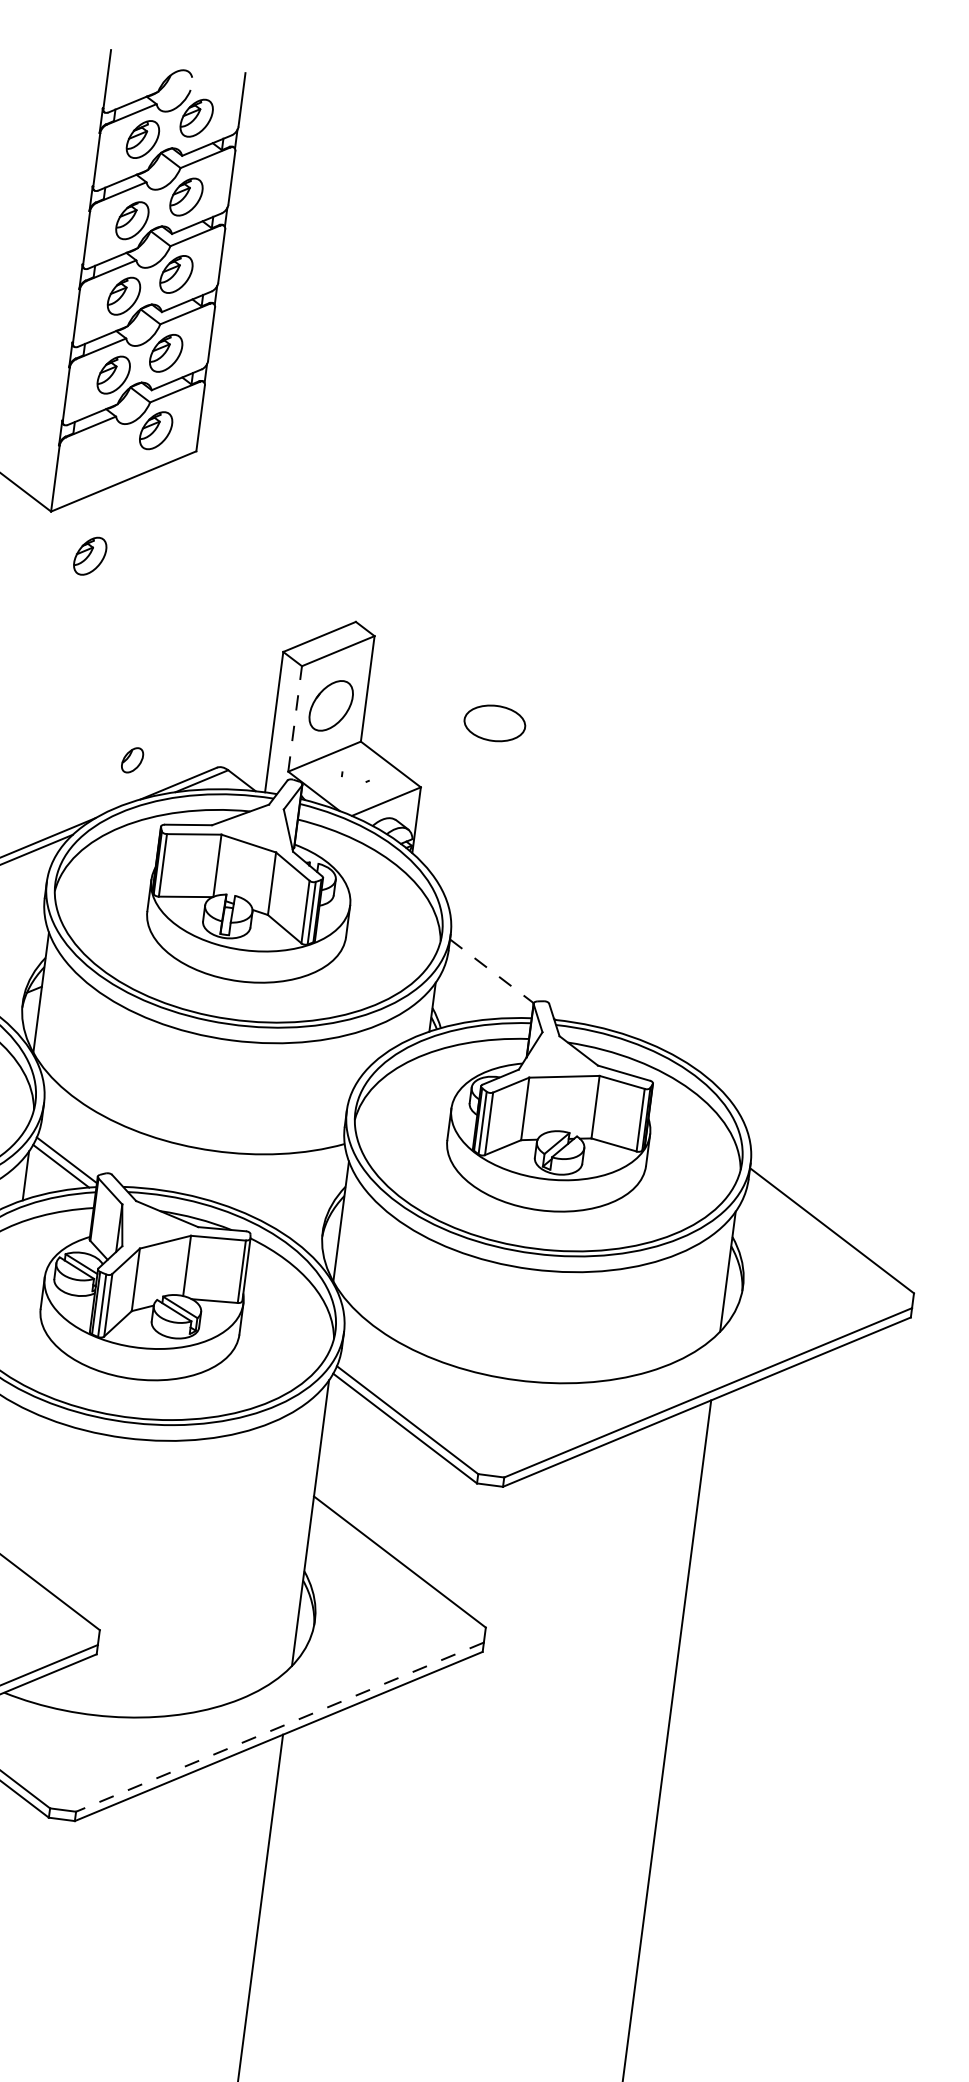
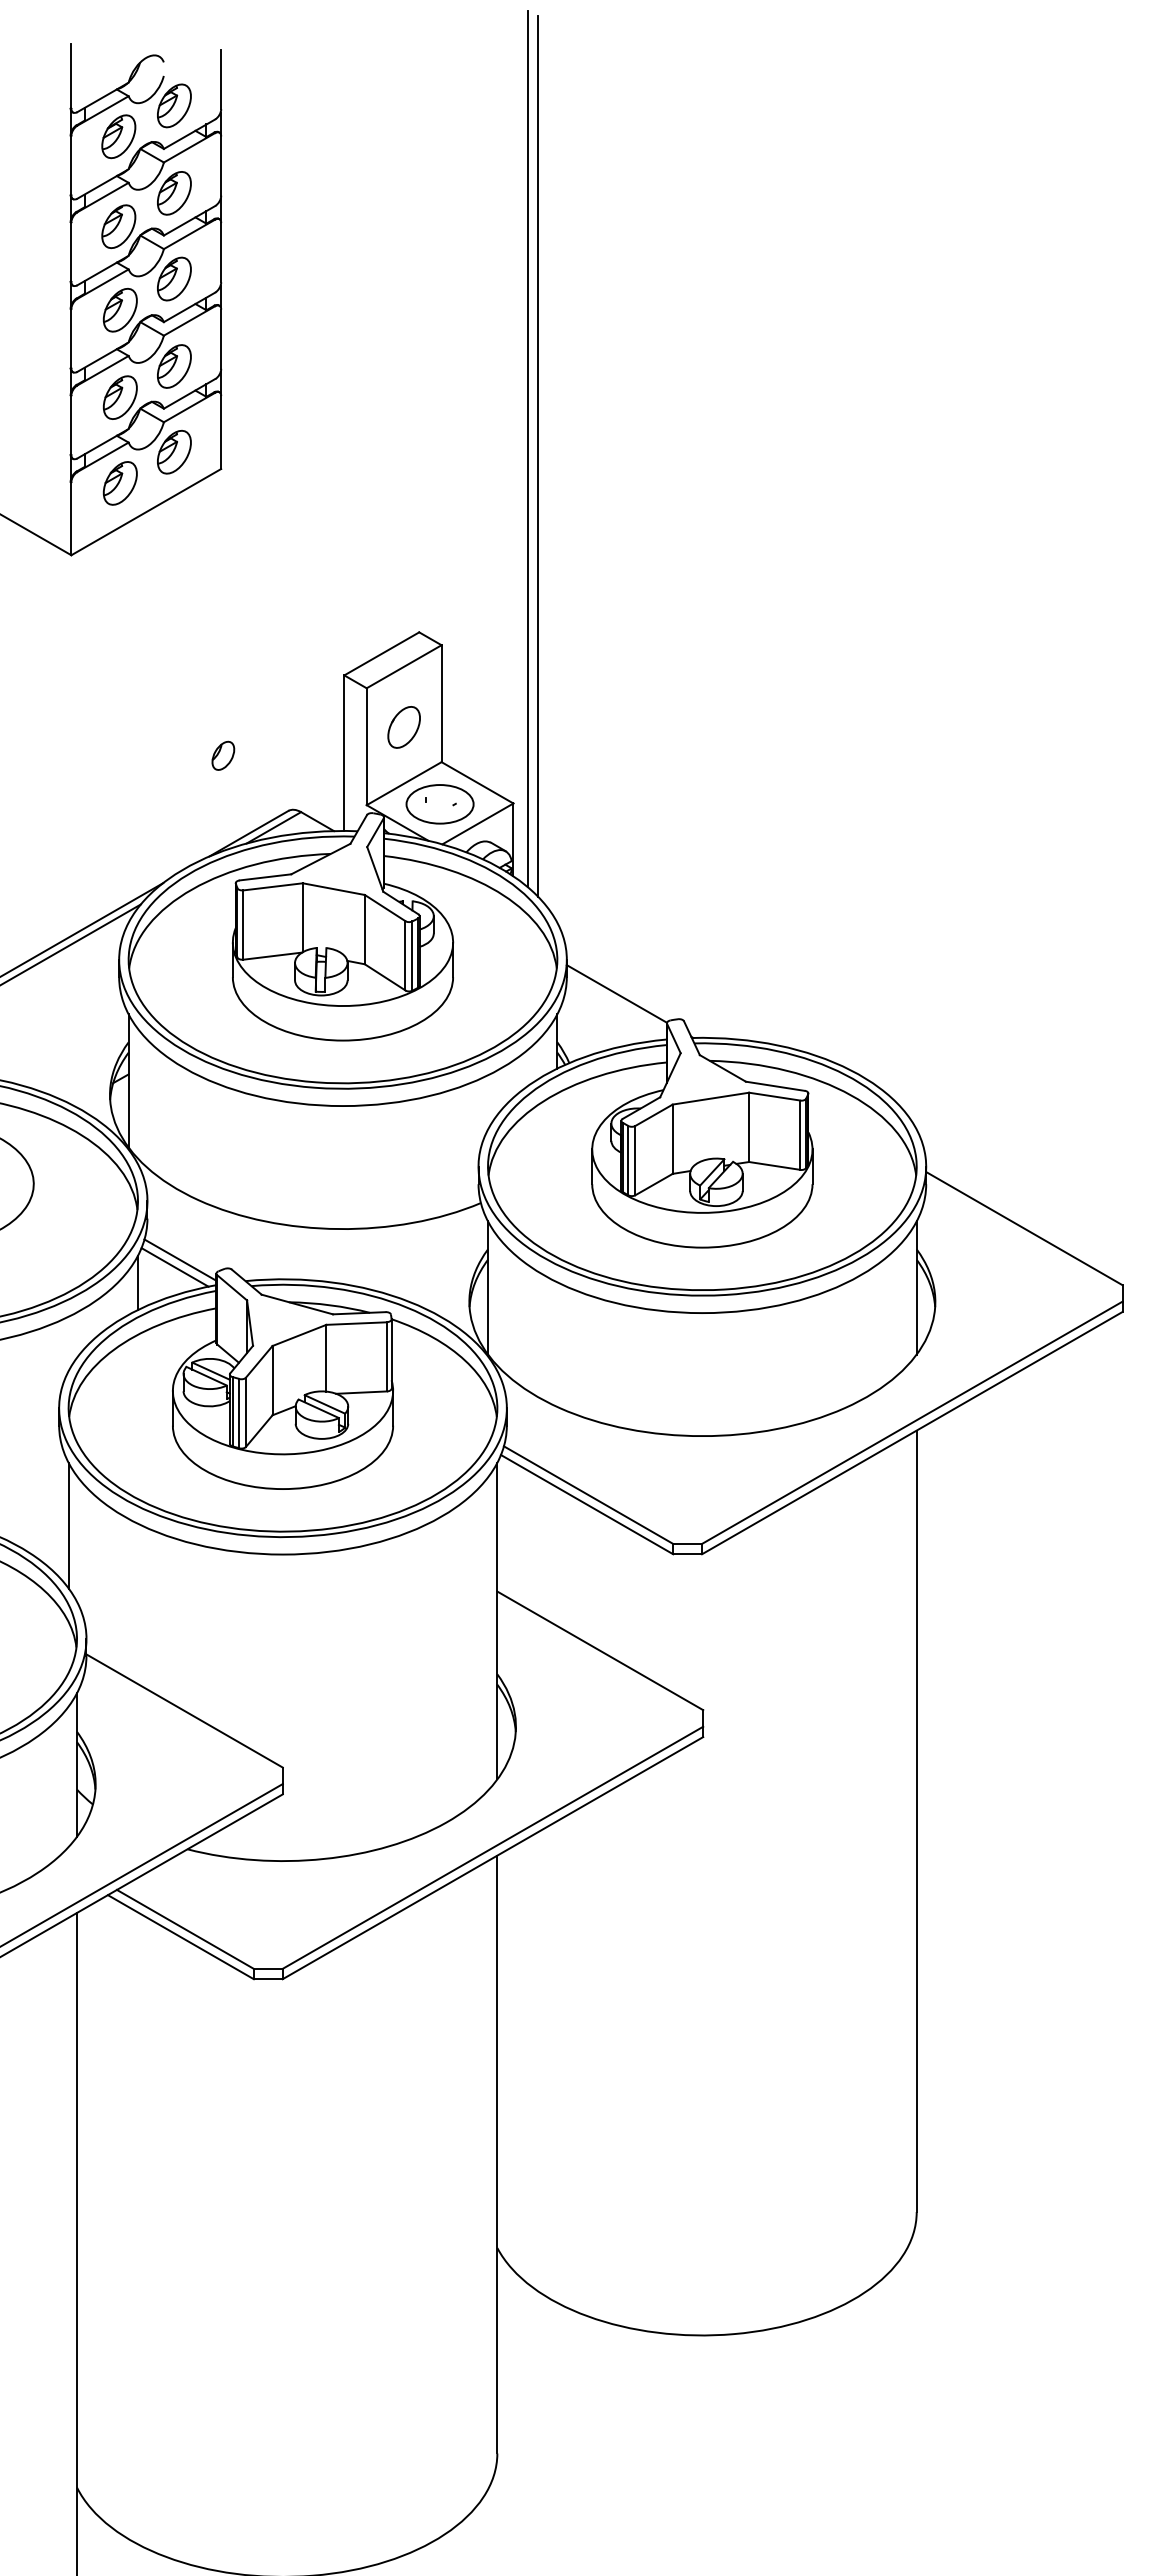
line: (475, 468) -> (527, 448), added
line: (484, 477) -> (538, 456), added
part: (89, 556) -> (119, 483), moved
part: (330, 705) -> (403, 727), size x0.71
line: (294, 718) -> (366, 746), dashed -> solid
part: (494, 723) -> (439, 804), moved
part: (132, 760) -> (223, 755), moved
line: (491, 970) -> (616, 993), dashed -> solid
line: (279, 1726) -> (492, 1847), dashed -> solid

